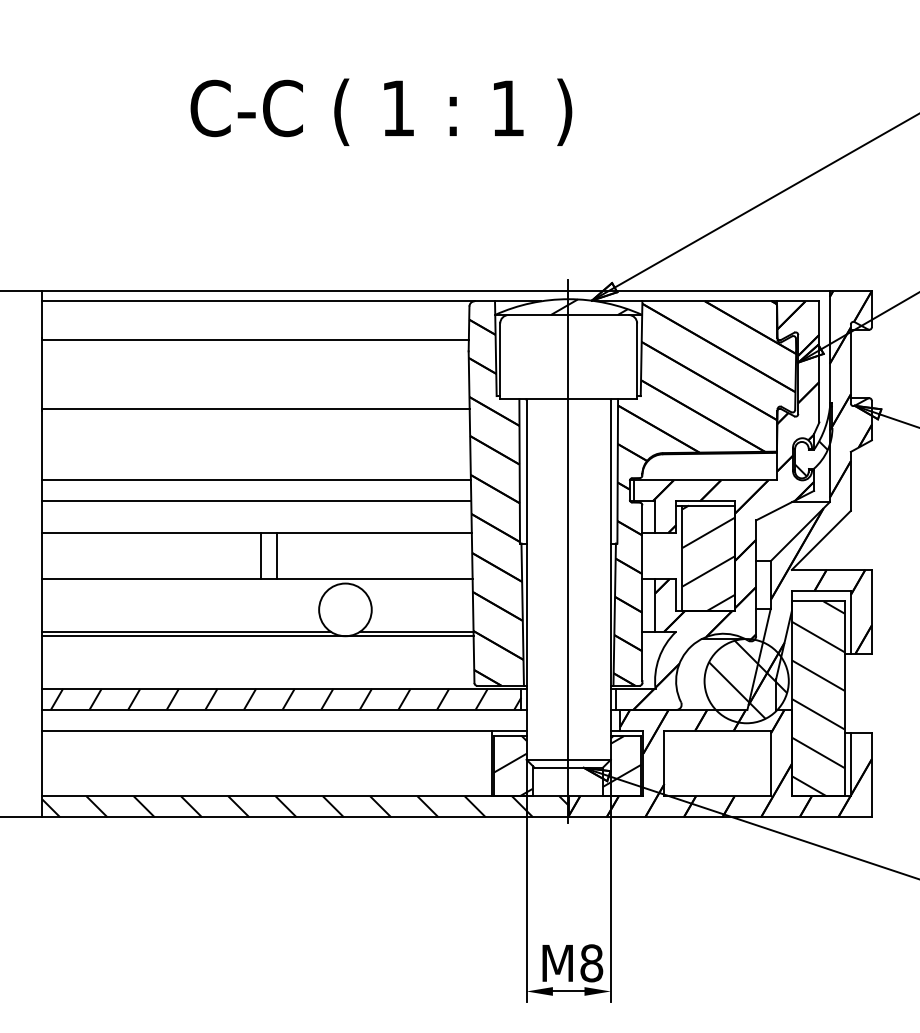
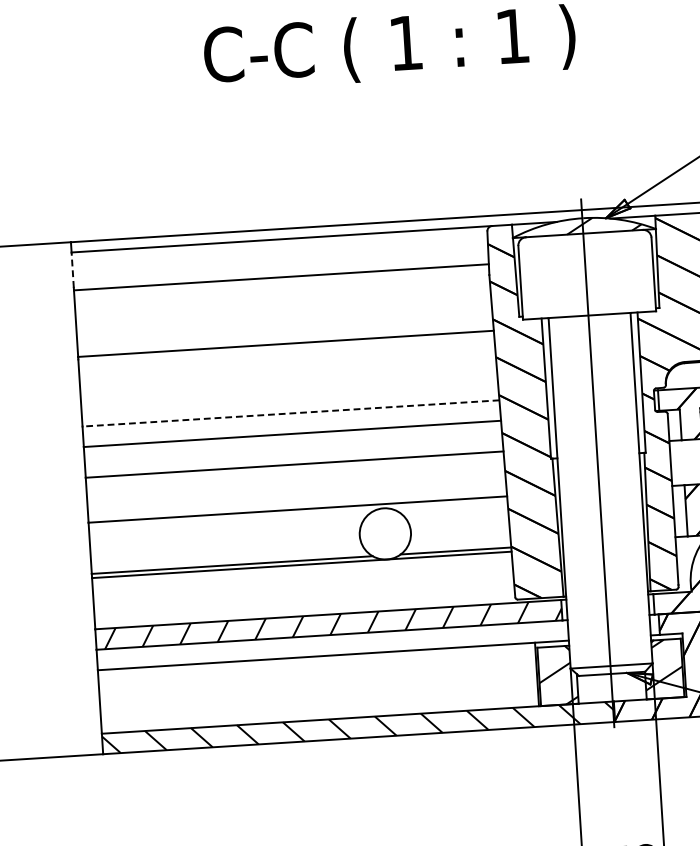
line: (42, 319) -> (73, 270), solid -> dashed
line: (256, 480) -> (290, 413), solid -> dashed
line: (261, 556) -> (300, 487), removed
line: (277, 556) -> (316, 486), removed

